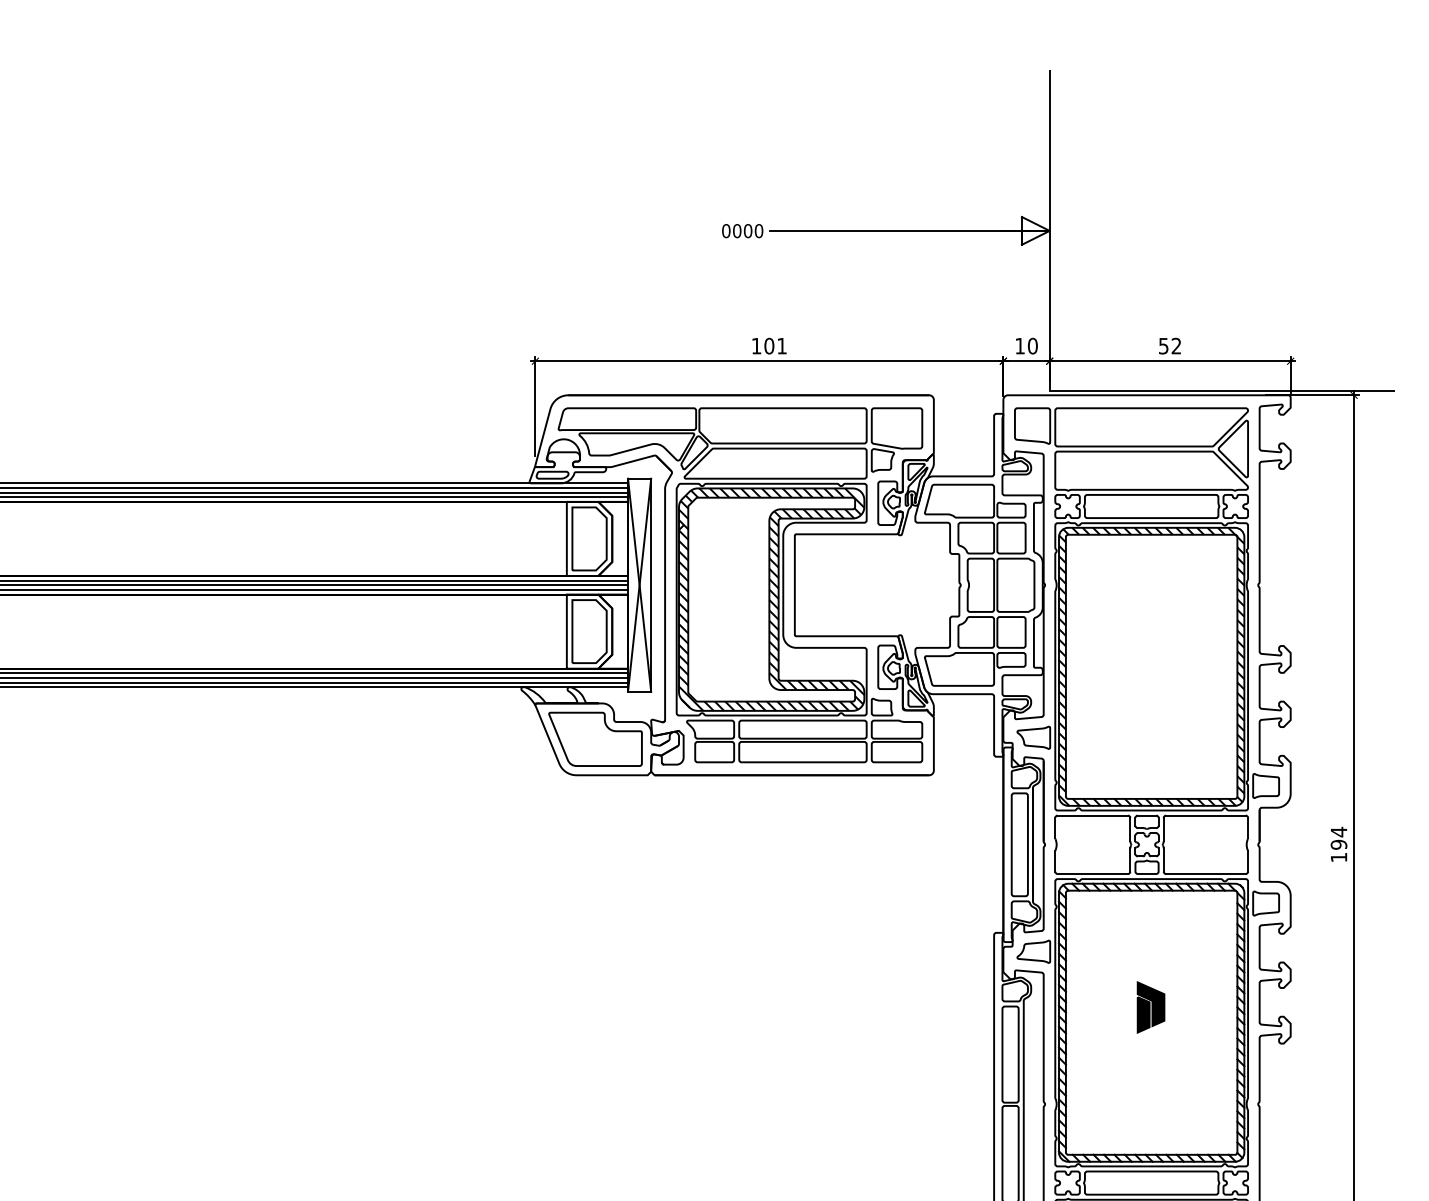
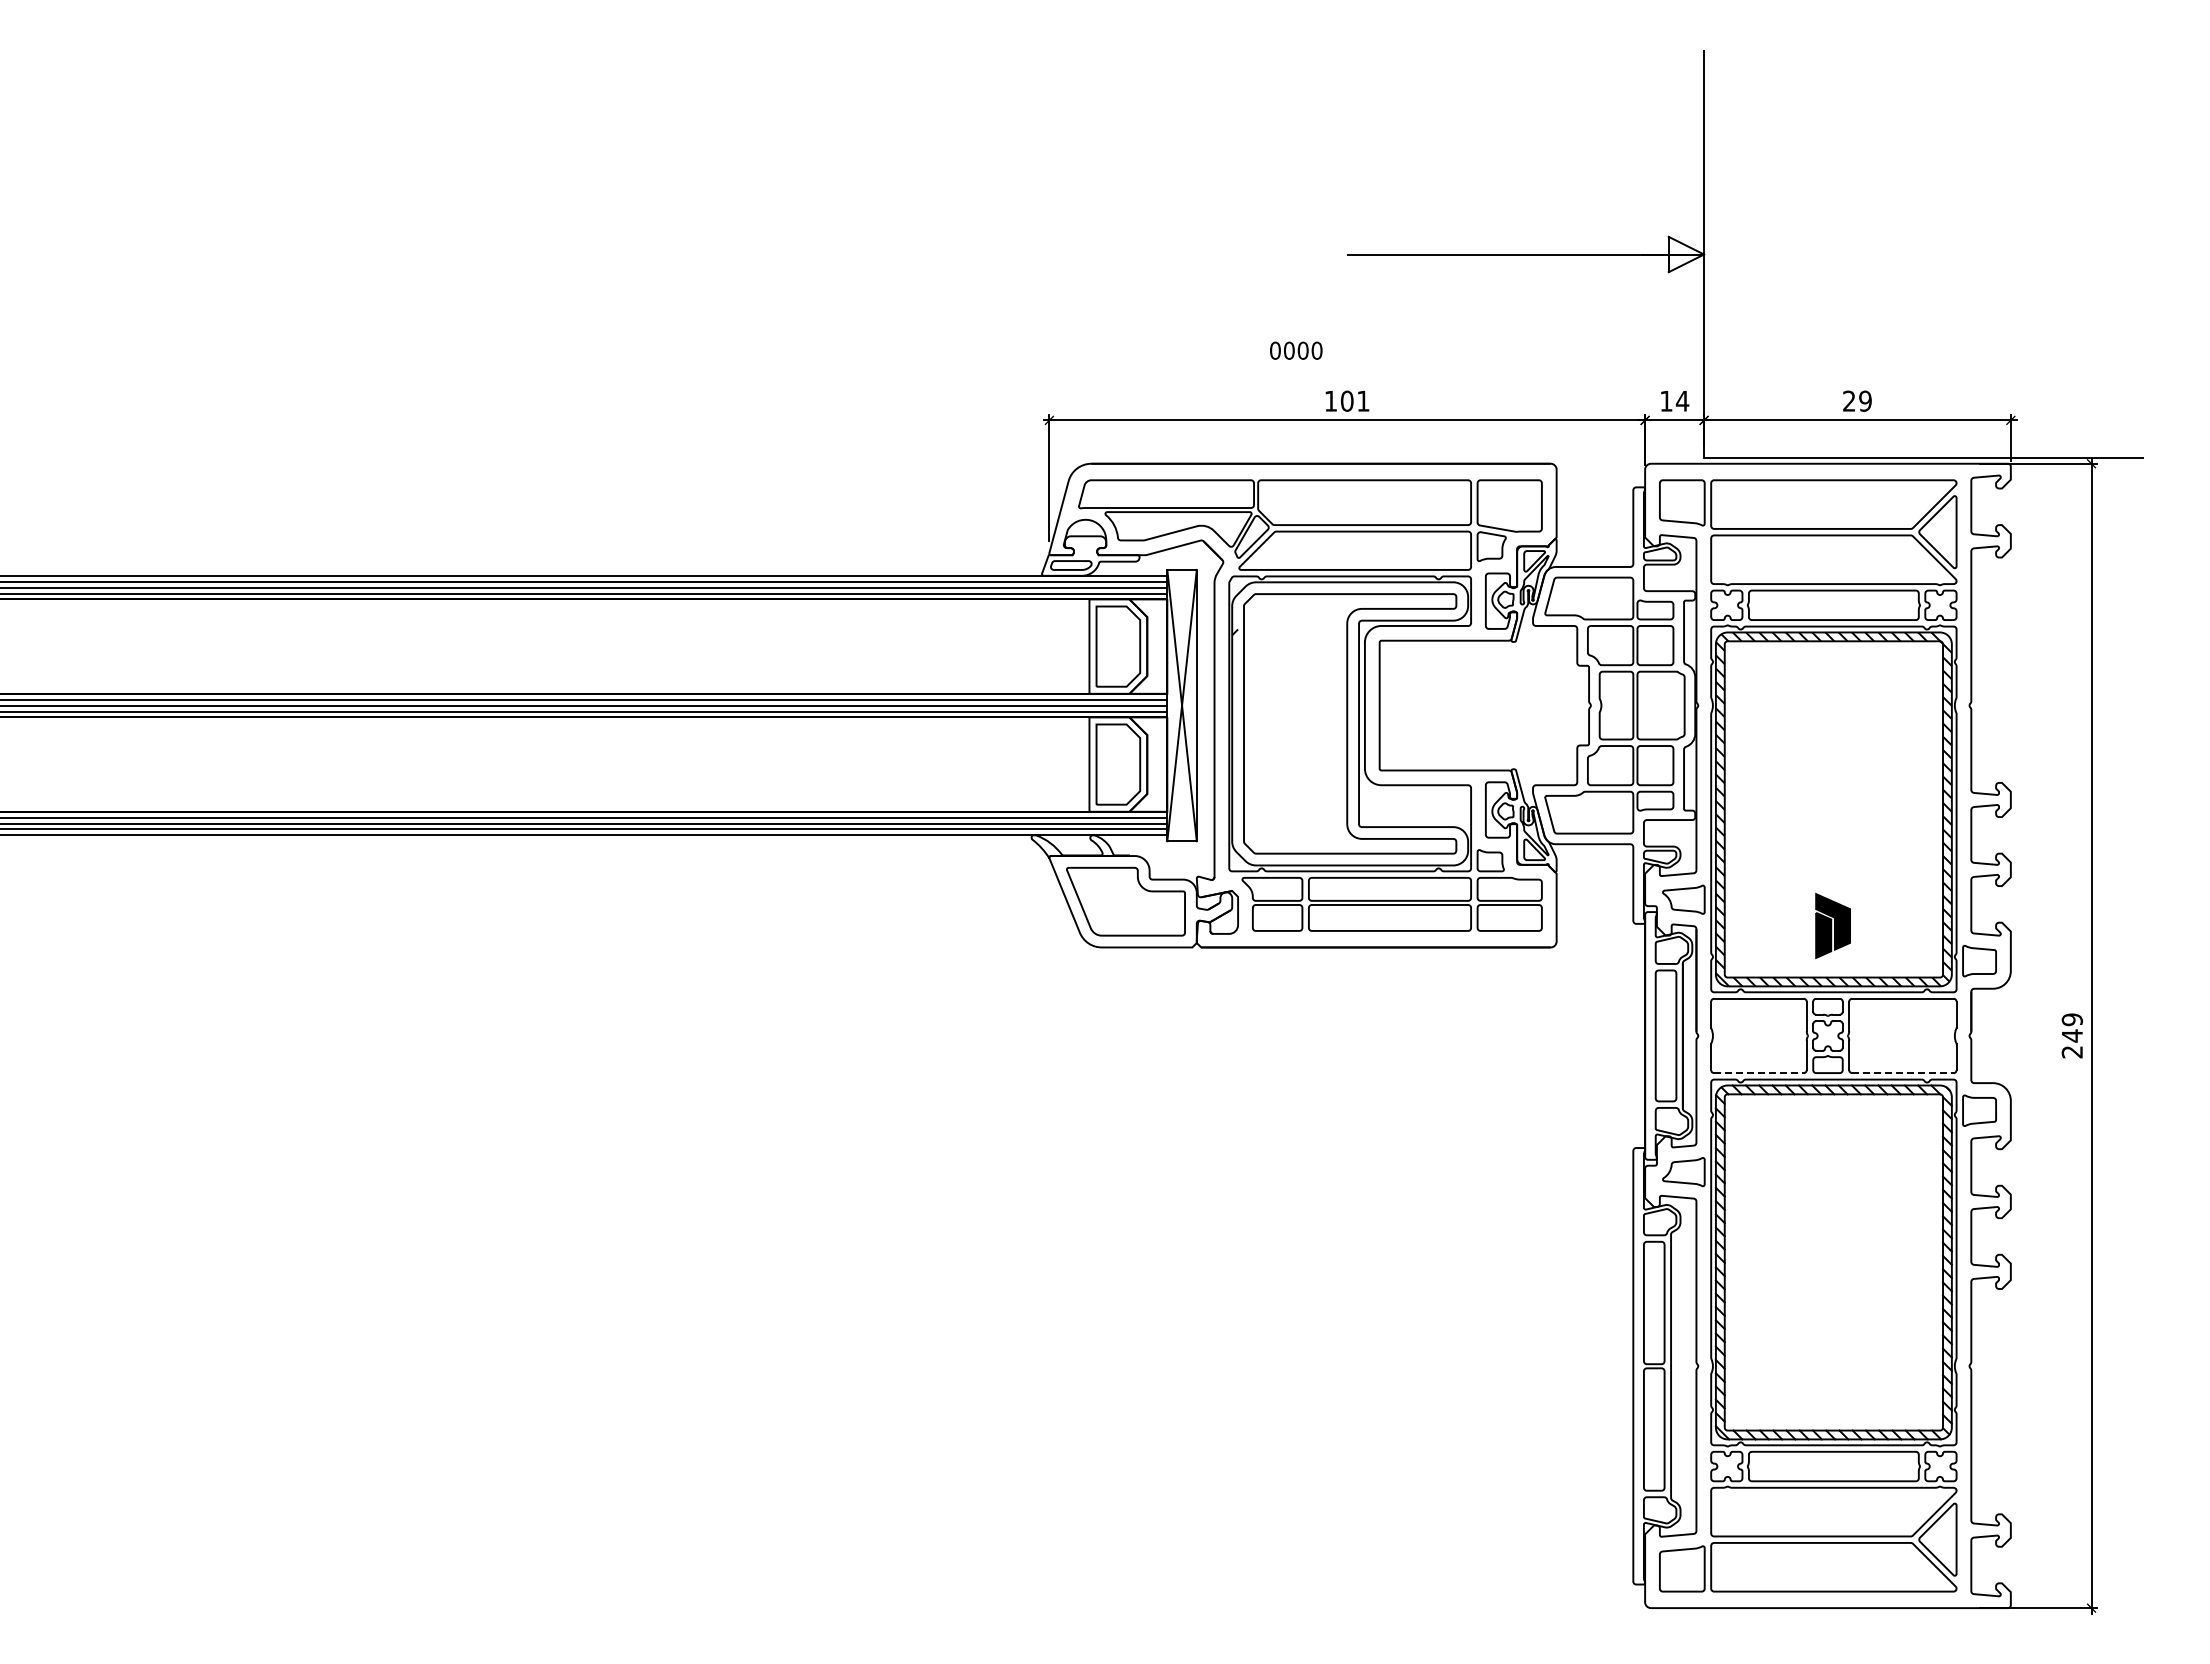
text: (742, 230) -> (1296, 350), moved
text: (1032, 345) -> (1682, 400), 10 -> 14
text: (1170, 345) -> (1857, 400), 52 -> 29
hatch: (771, 599) -> (1350, 723), removed
text: (1338, 844) -> (2071, 1035), 194 -> 249
line: (1092, 874) -> (1758, 1073), solid -> dashed
line: (1205, 874) -> (1902, 1073), solid -> dashed
part: (1150, 1007) -> (1832, 925), moved

